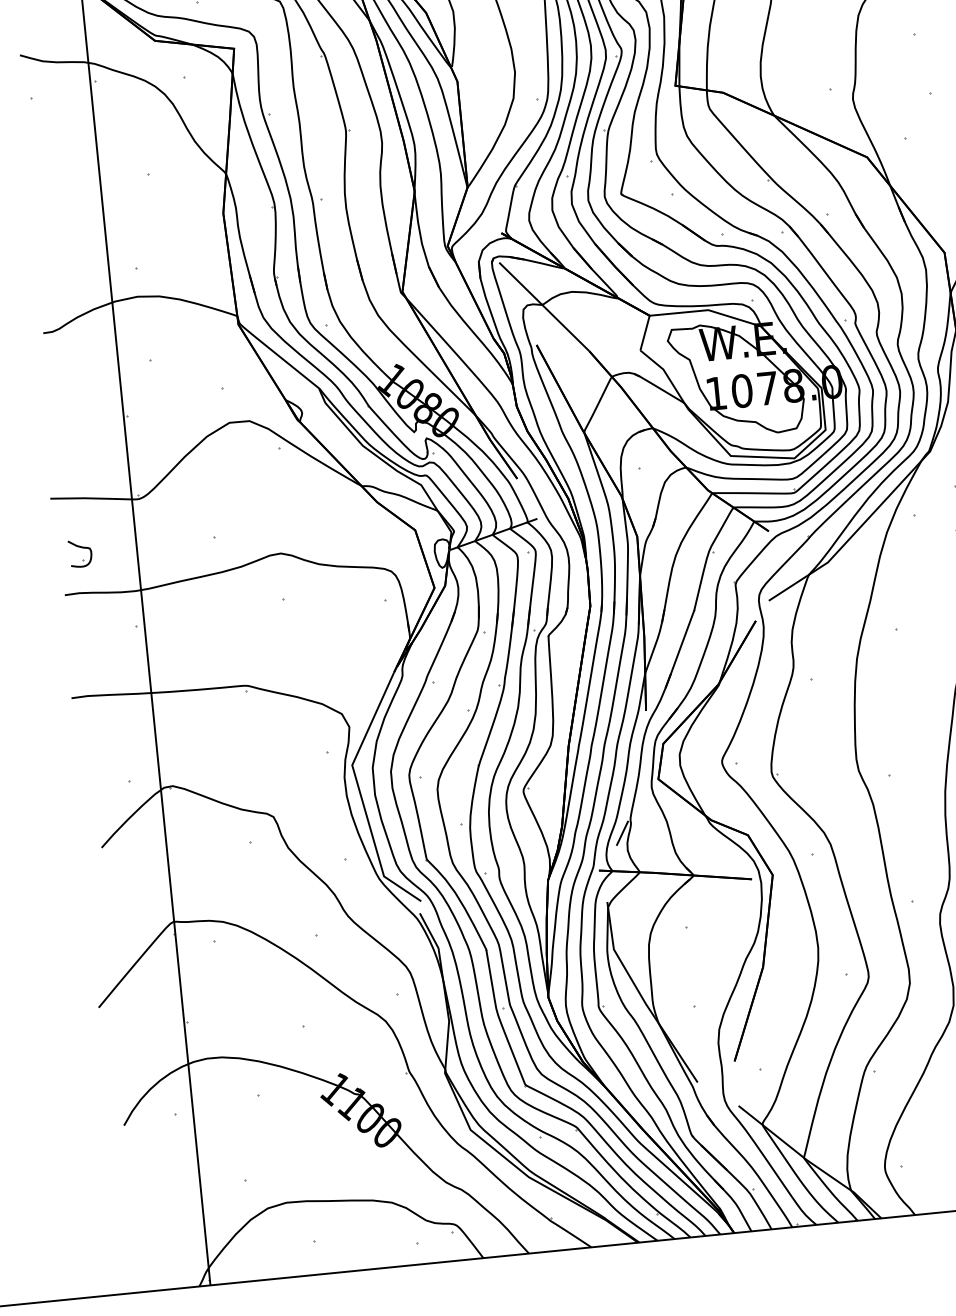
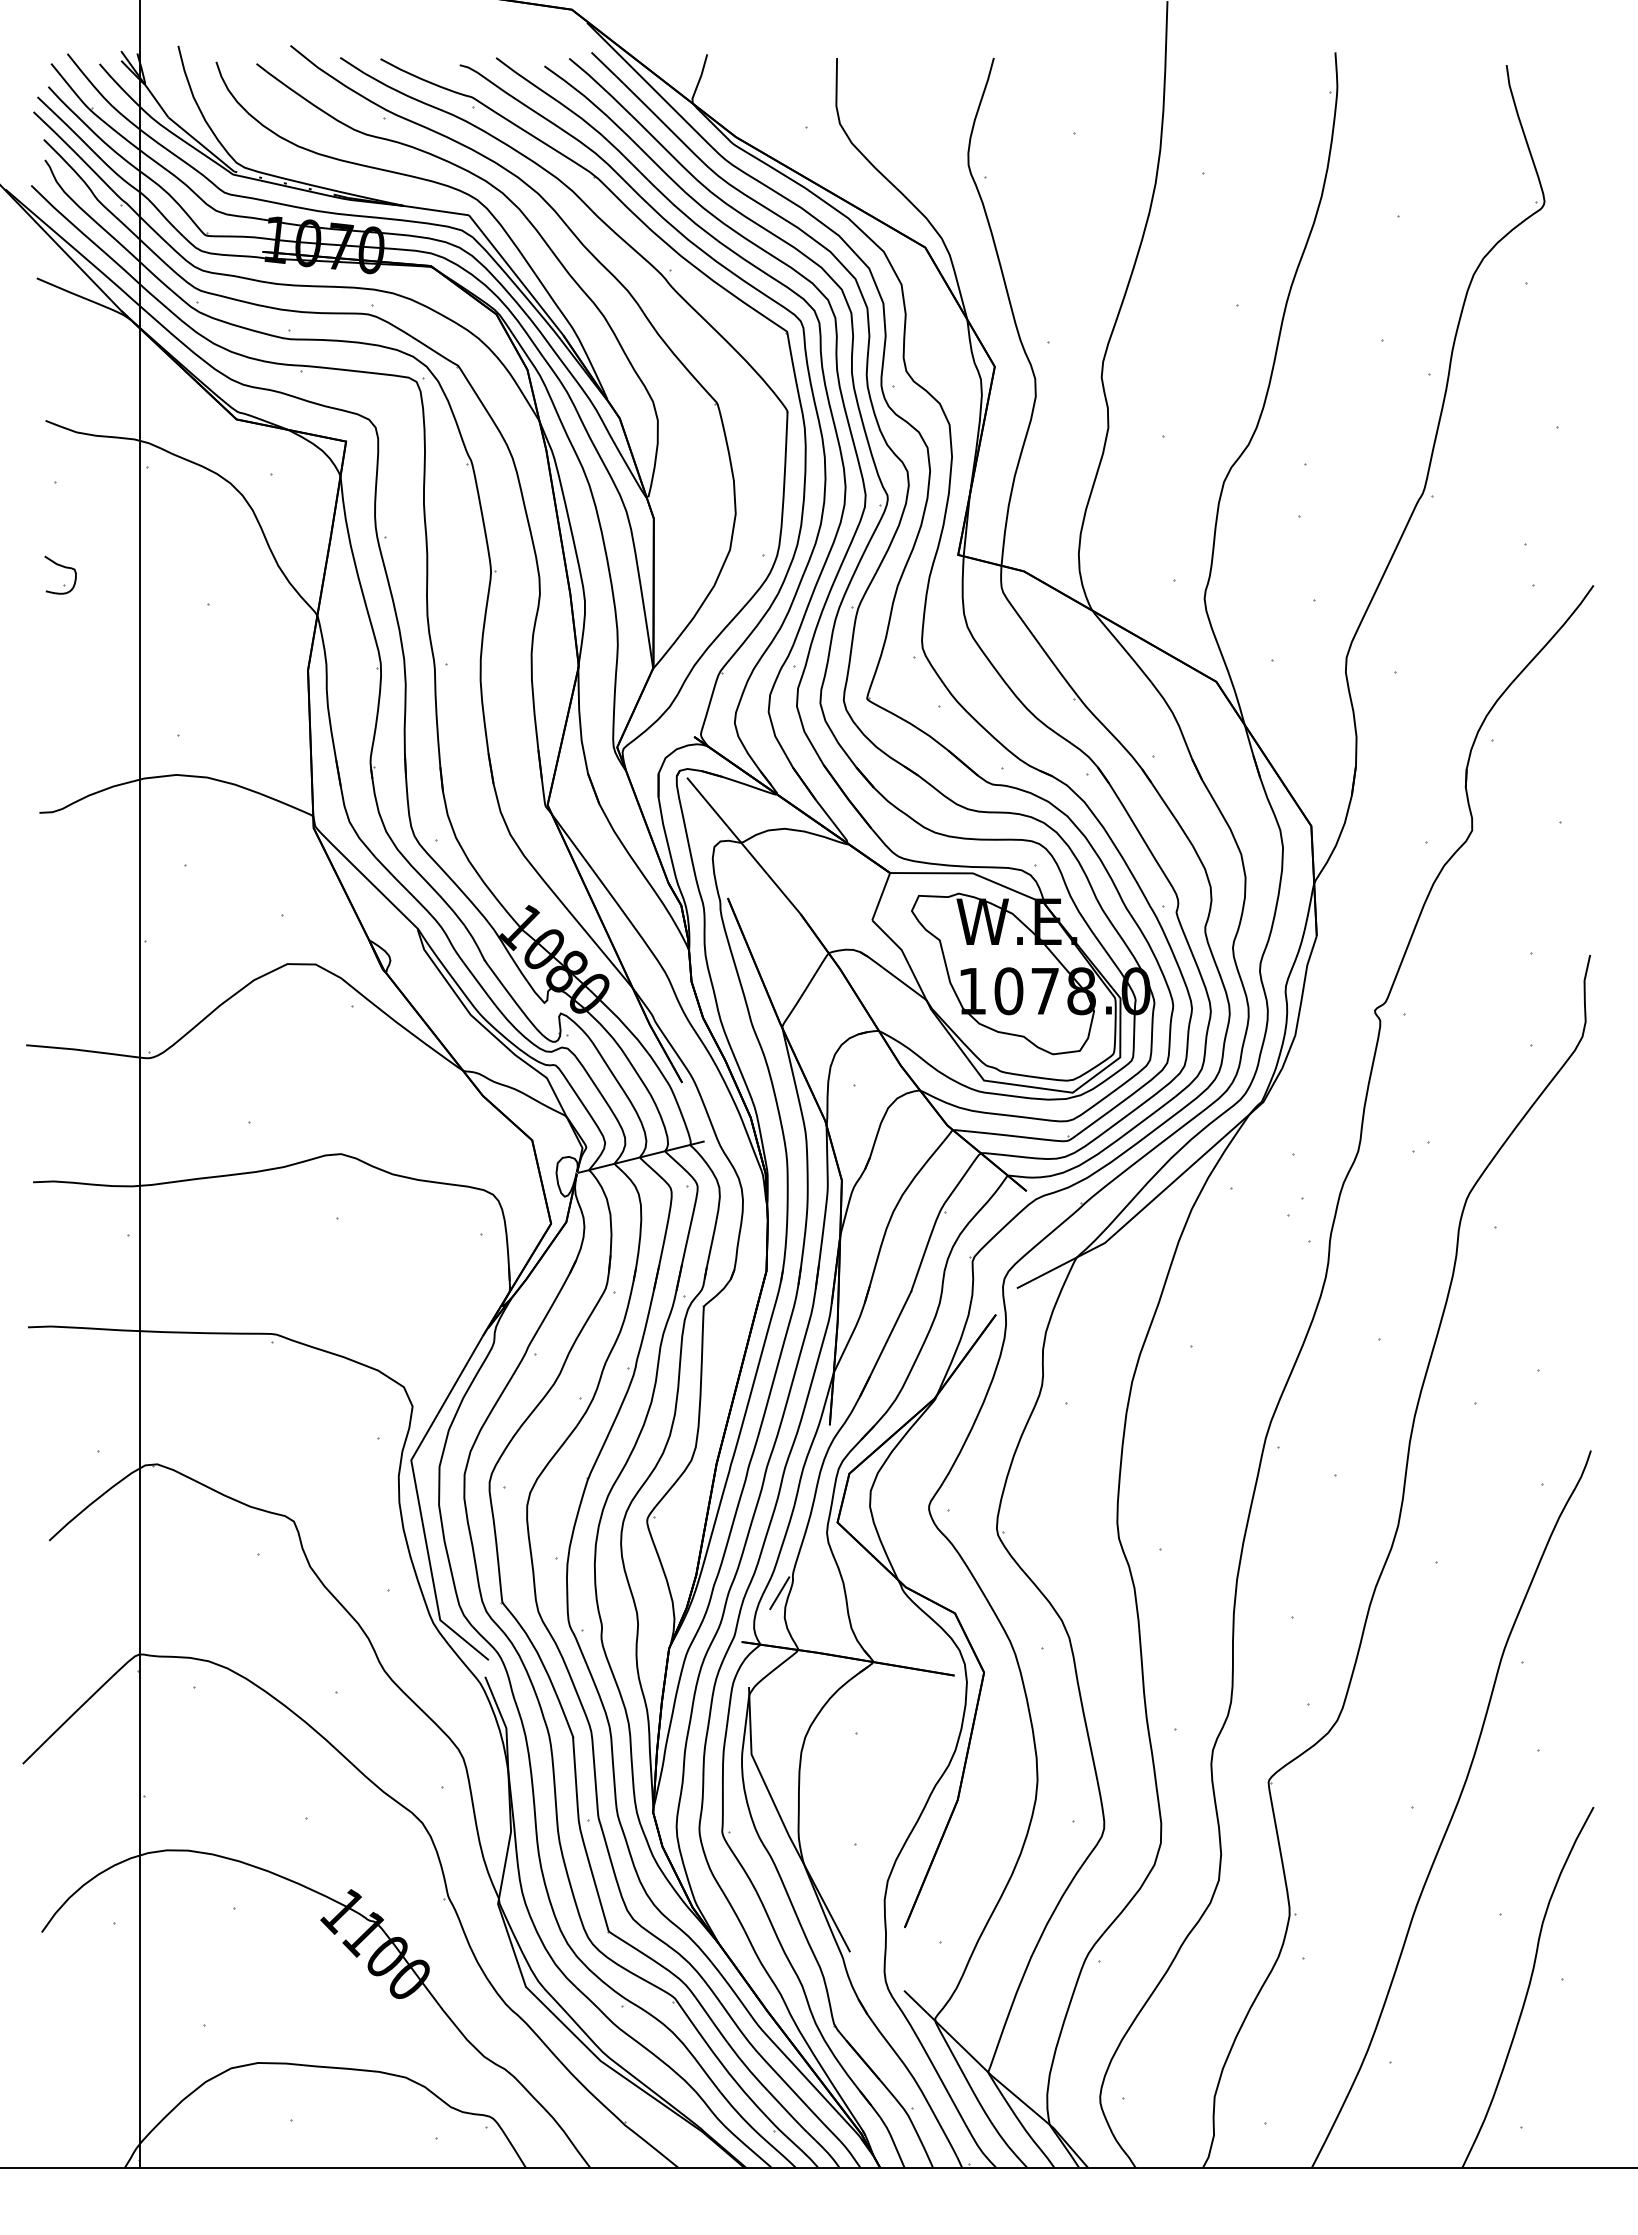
part: (81, 547) -> (62, 567), moved

